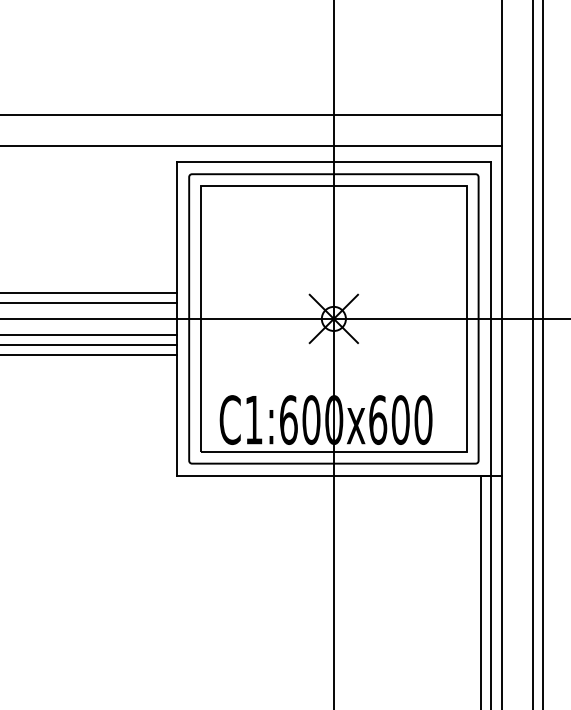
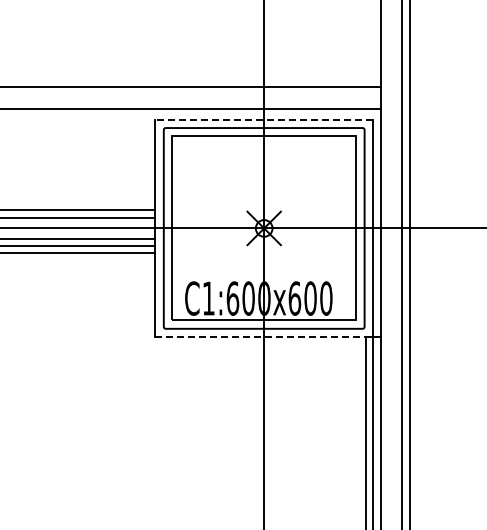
line: (334, 161) -> (264, 119), solid -> dashed
line: (334, 476) -> (264, 337), solid -> dashed

